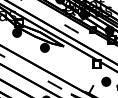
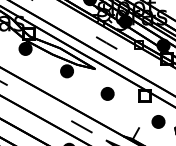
part: (72, 62) -> (108, 93), added

